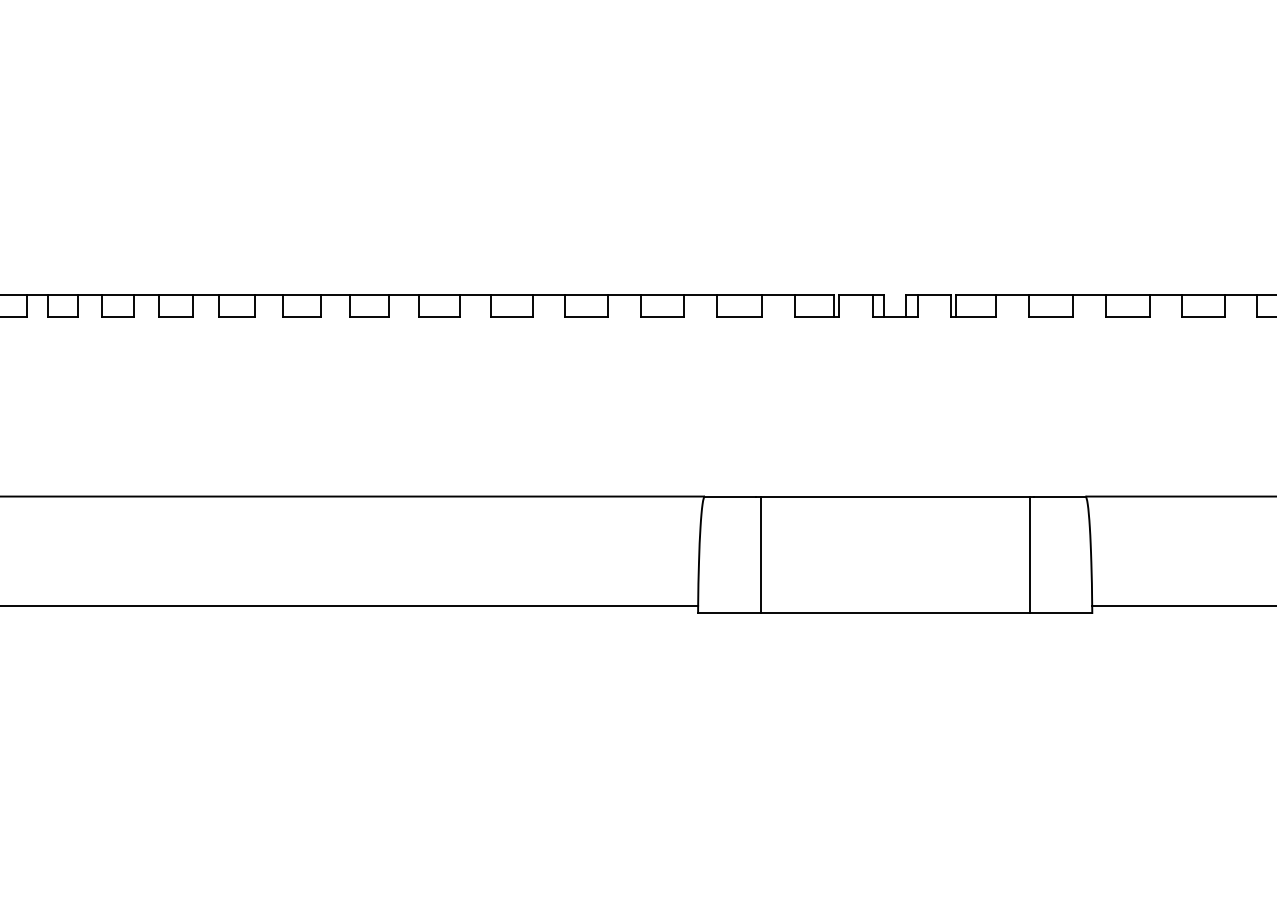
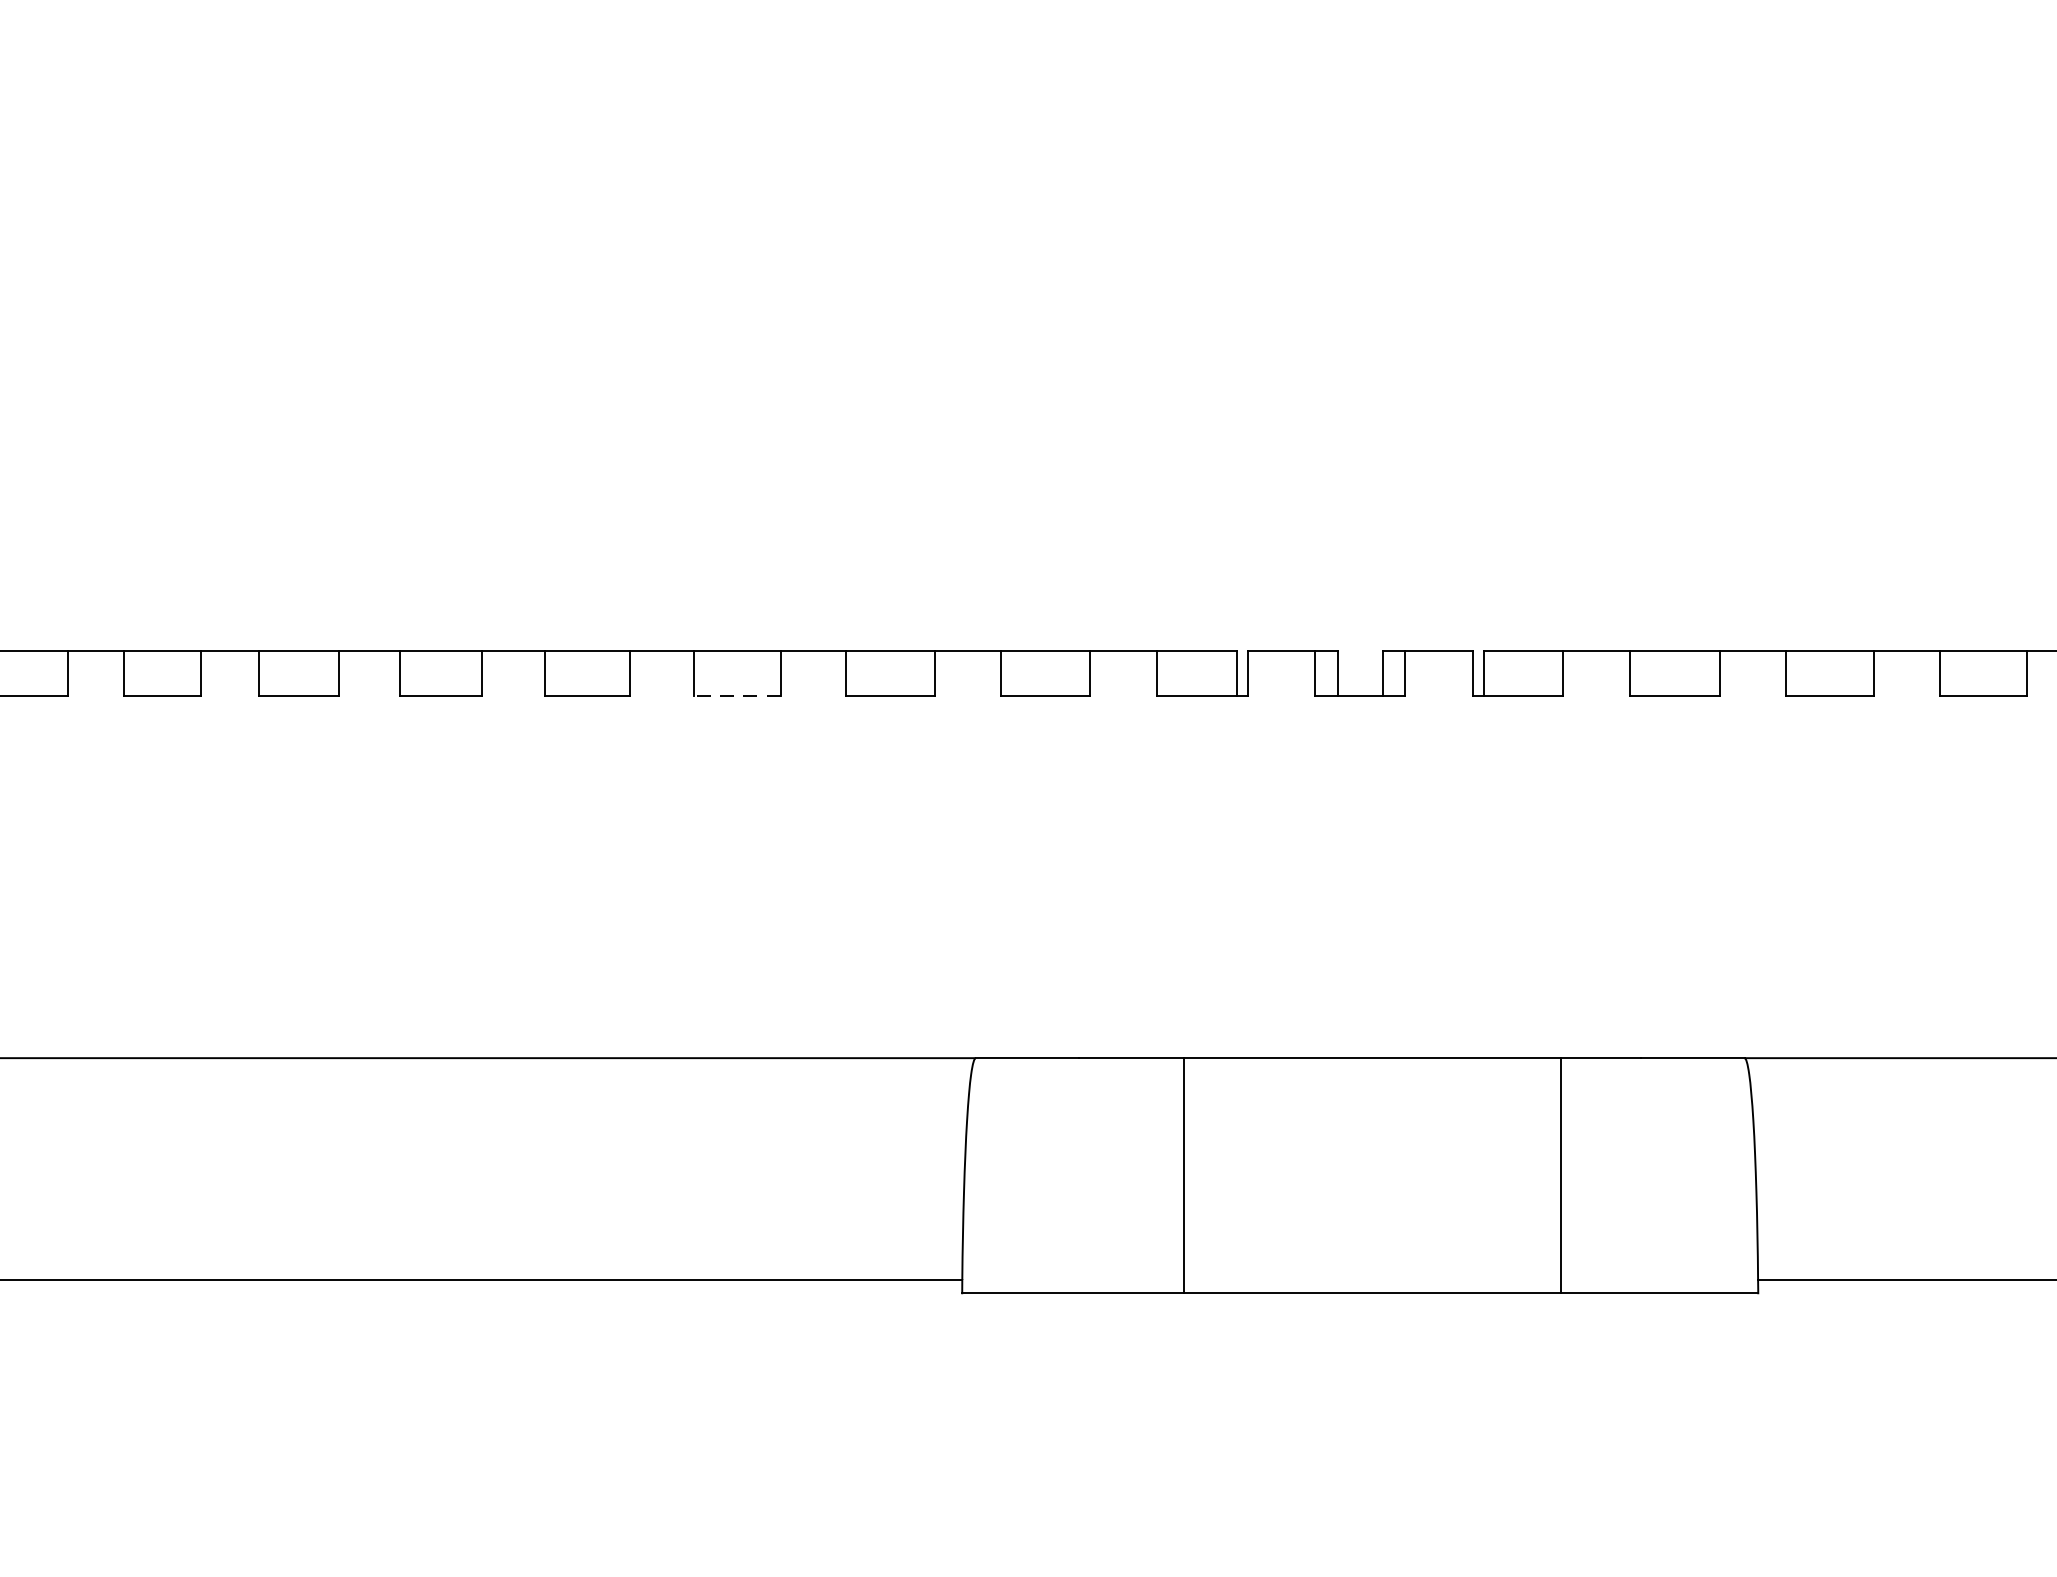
line: (586, 317) -> (736, 696), solid -> dashed
line: (760, 554) -> (1183, 1175), moved
line: (1029, 554) -> (1560, 1175), moved

